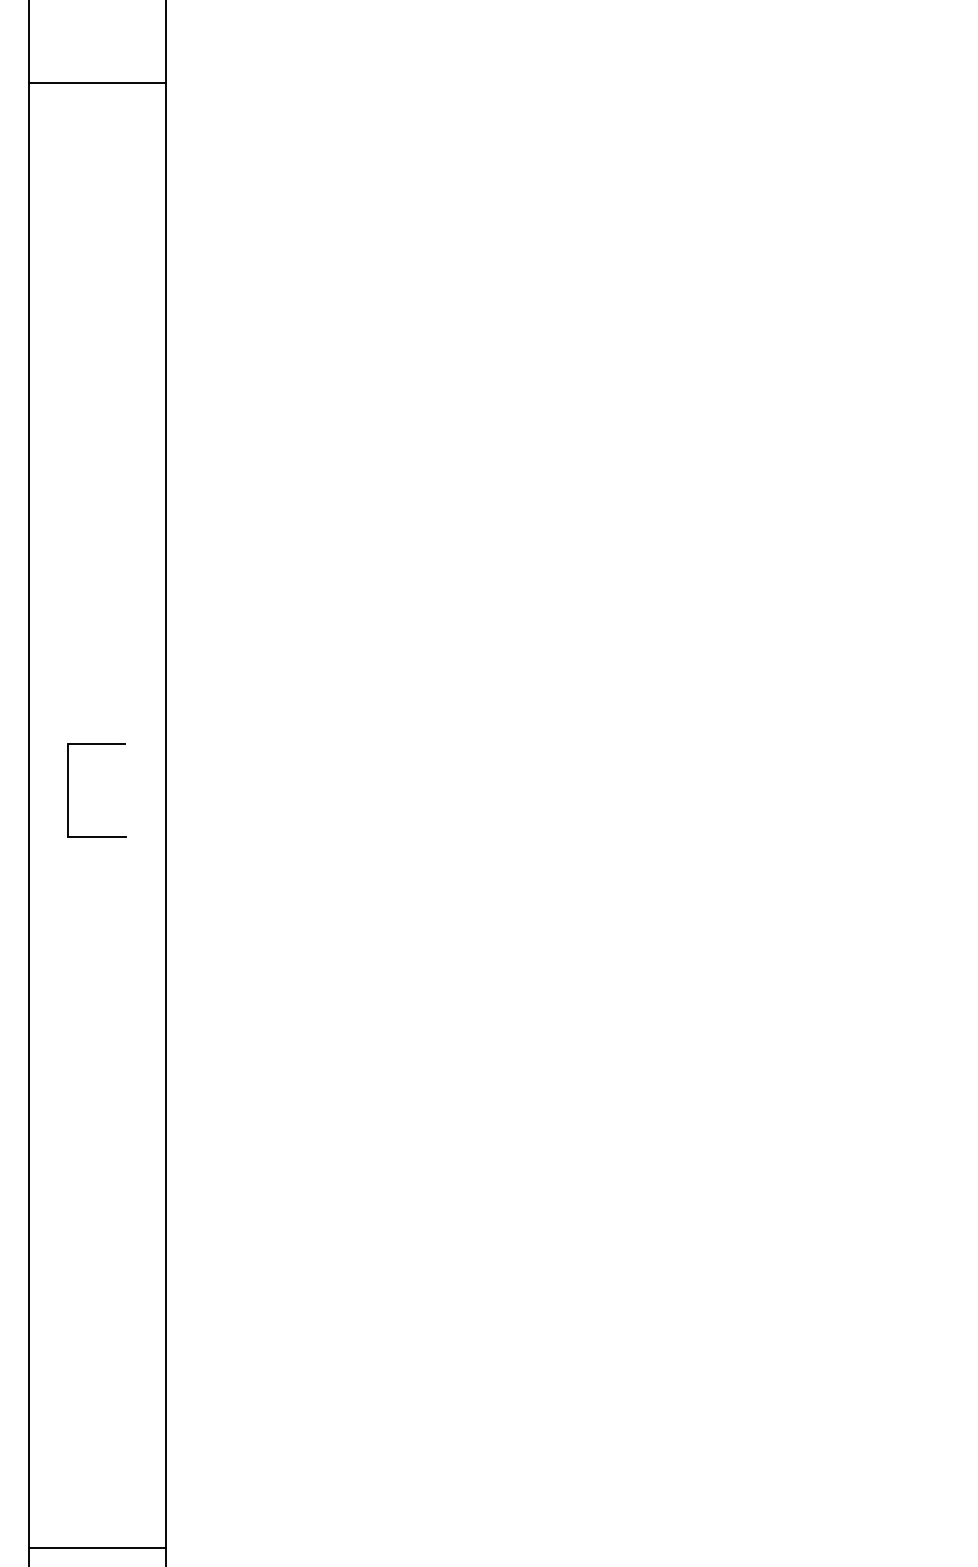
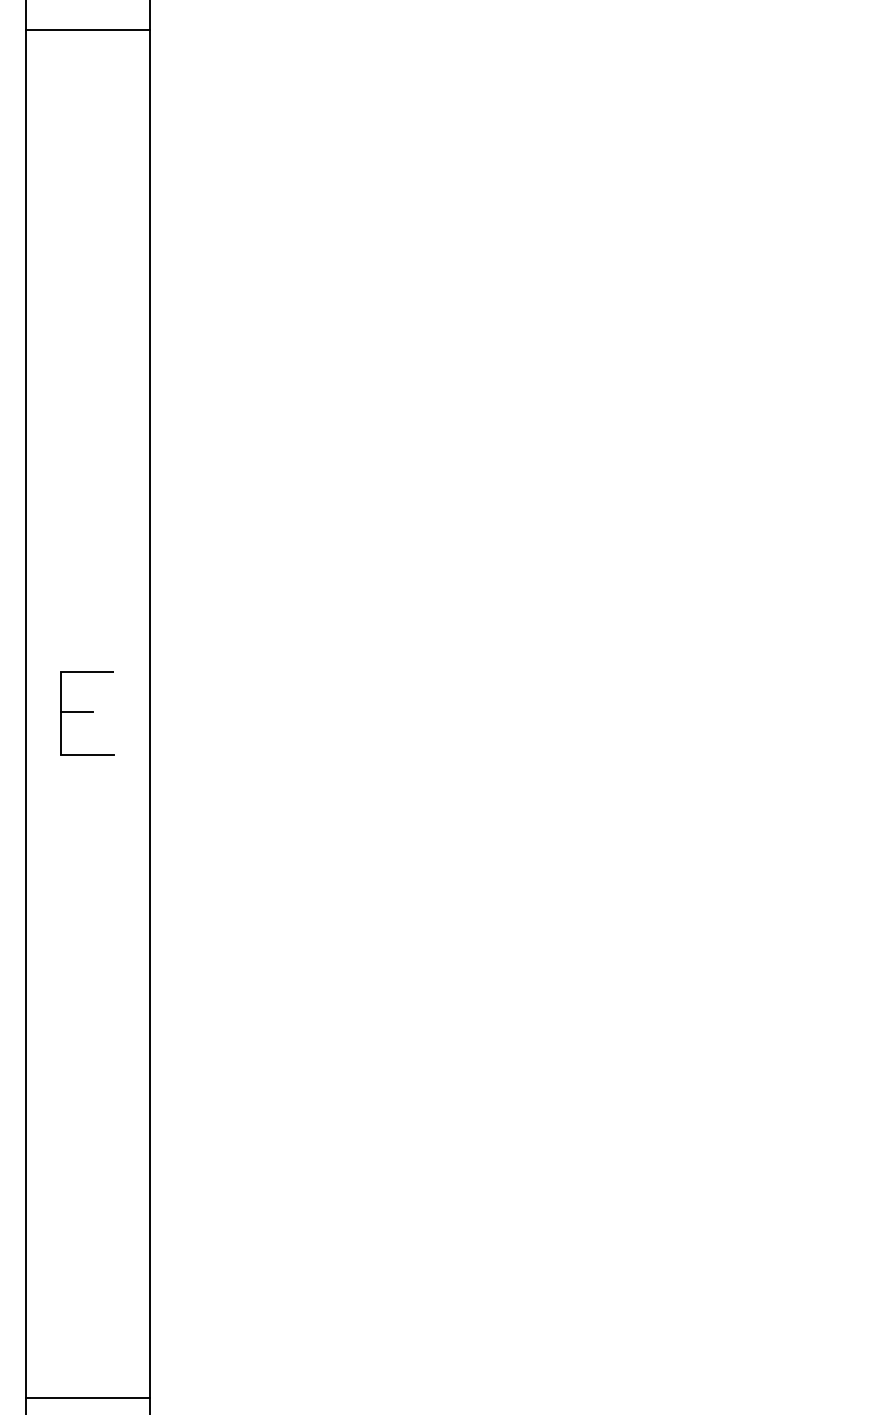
line: (96, 83) -> (87, 30), moved
line: (85, 788) -> (77, 712), added

